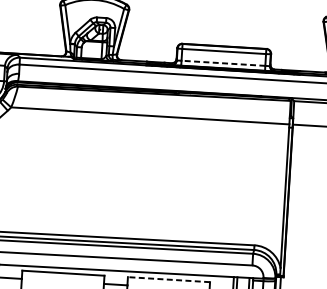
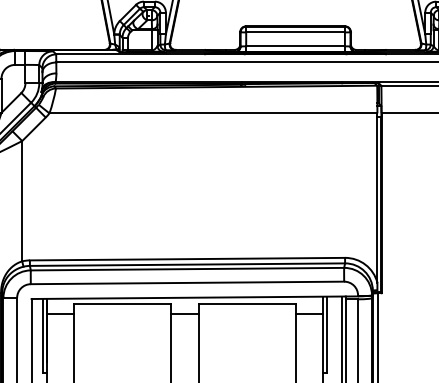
line: (223, 63) -> (295, 46), dashed -> solid
line: (168, 279) -> (246, 304), dashed -> solid

